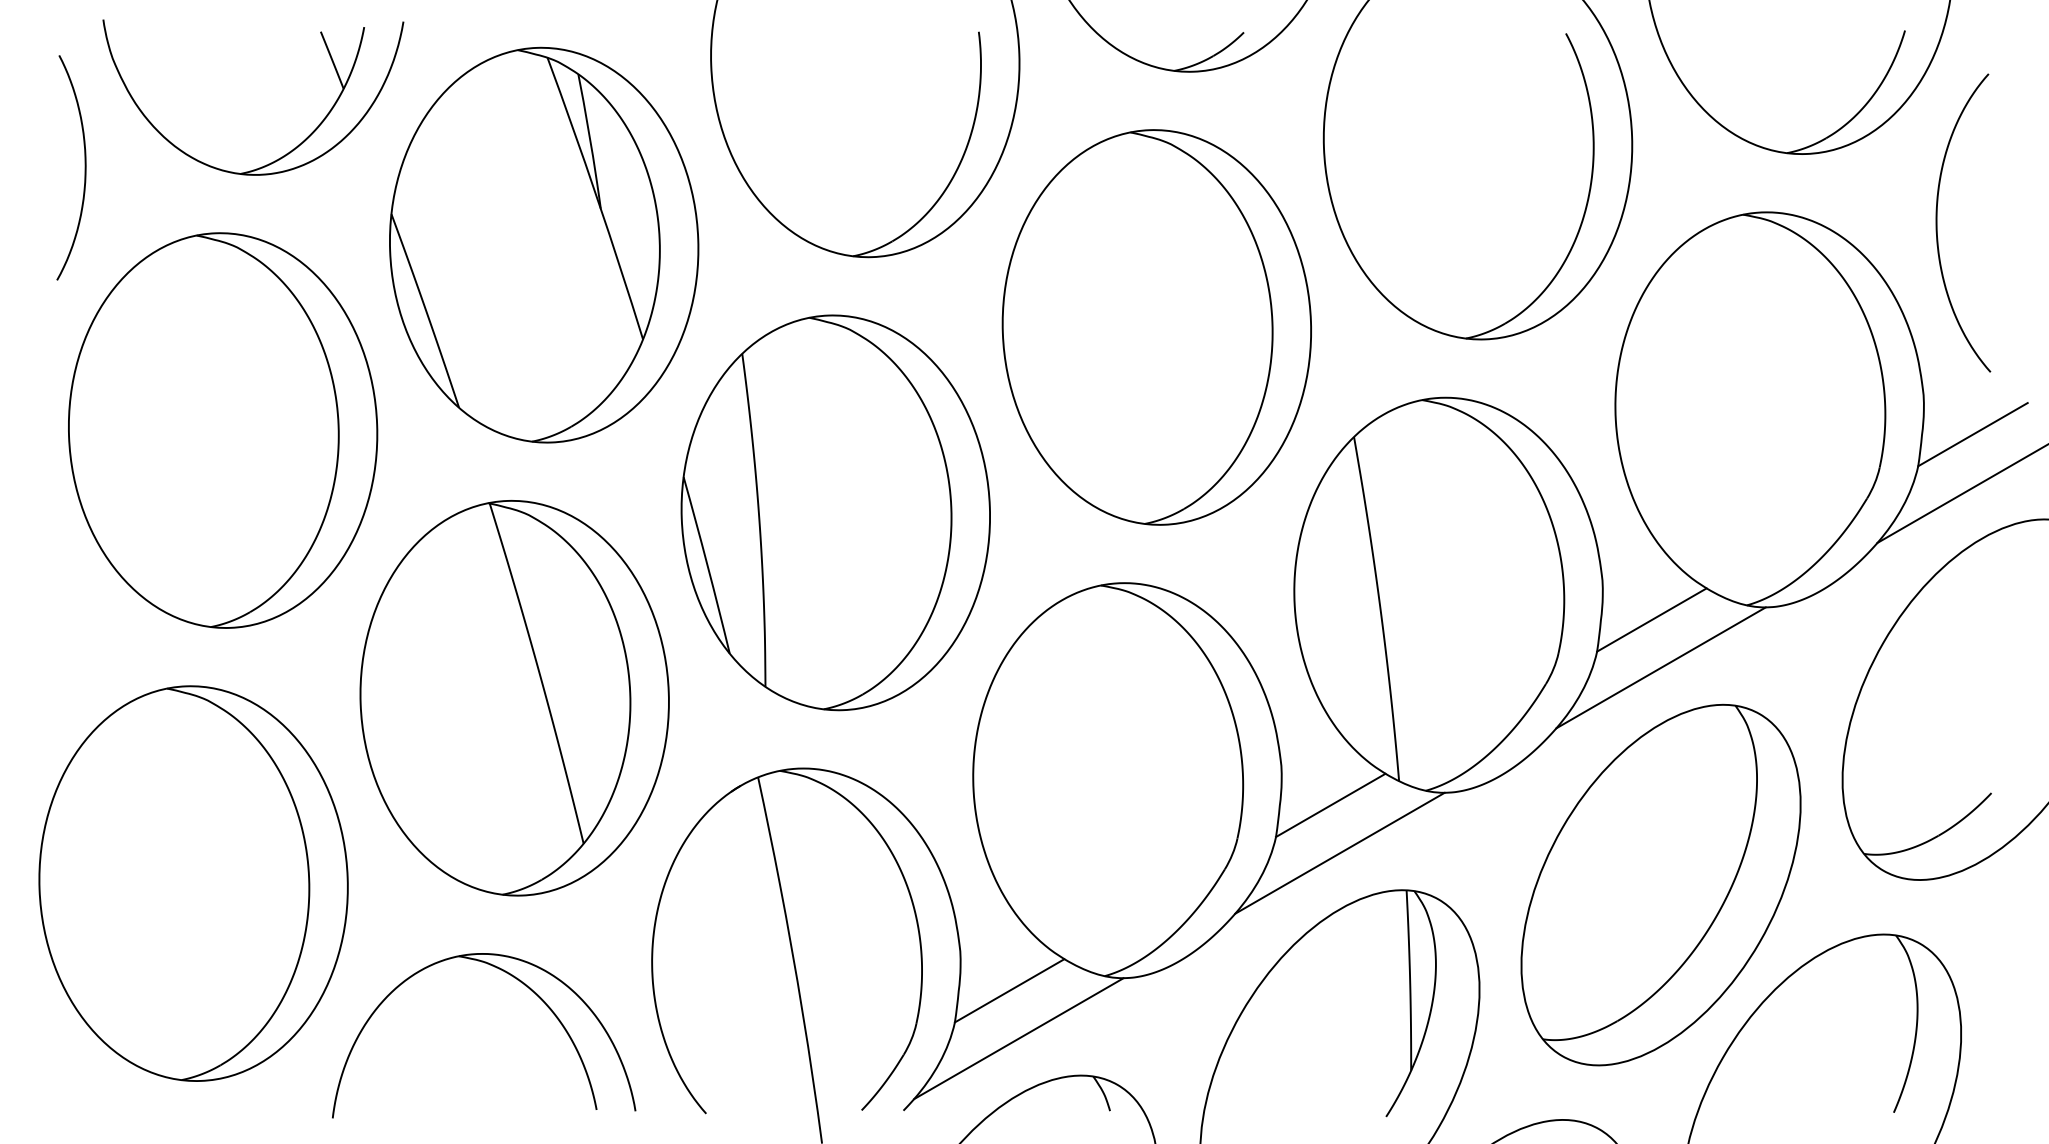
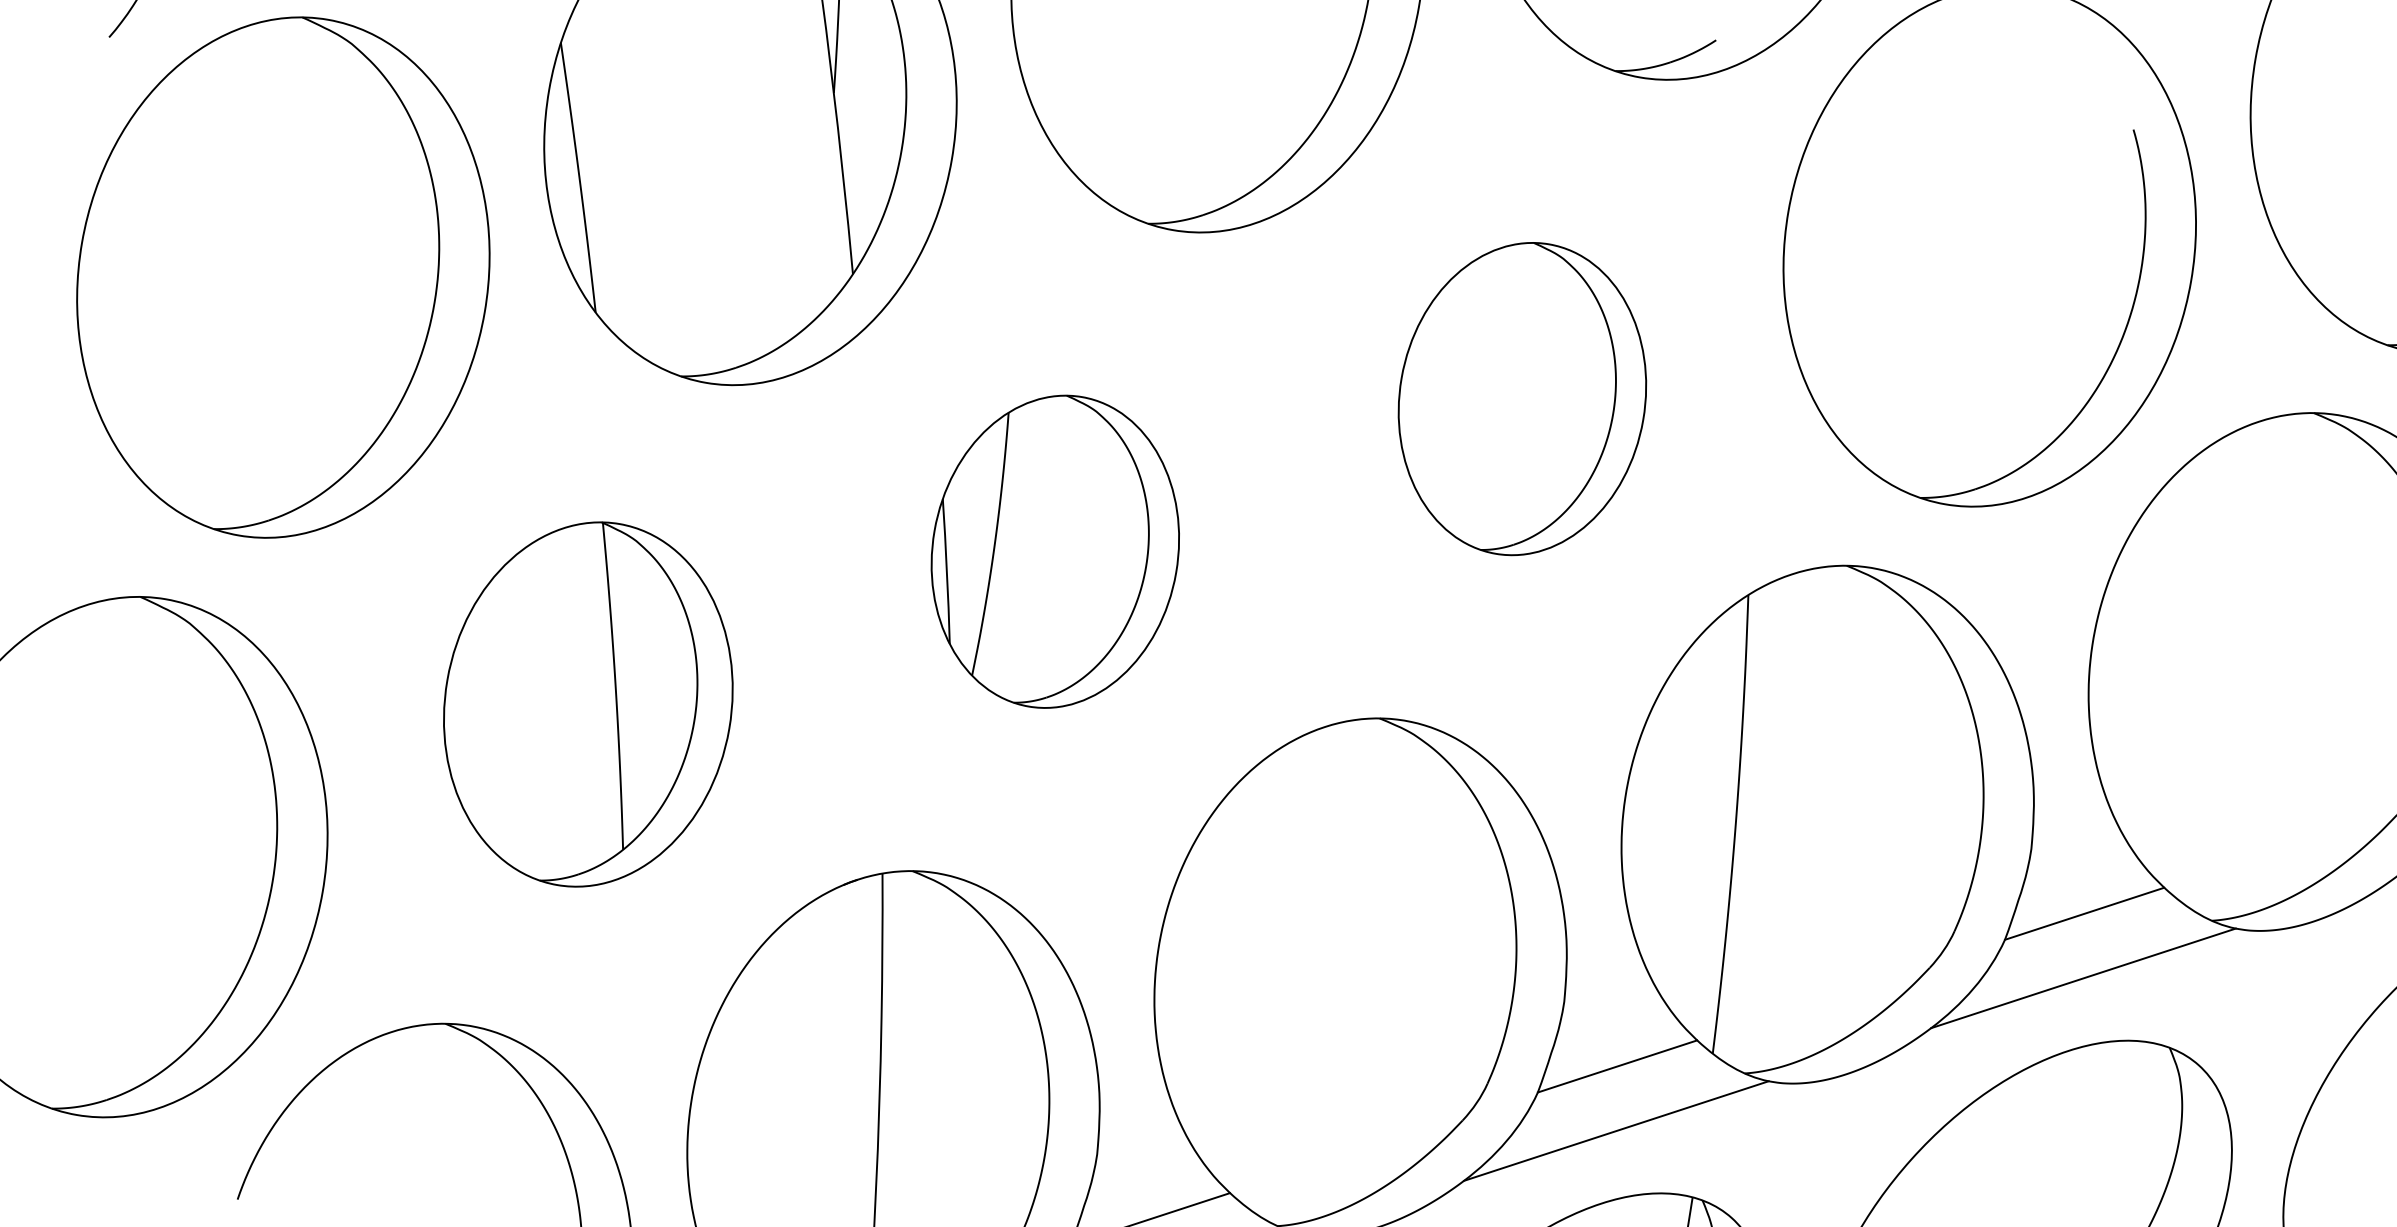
part: (1156, 327) -> (1522, 399), size x0.6
part: (835, 512) -> (1055, 551), size x0.6
part: (514, 698) -> (588, 704), size x0.7

